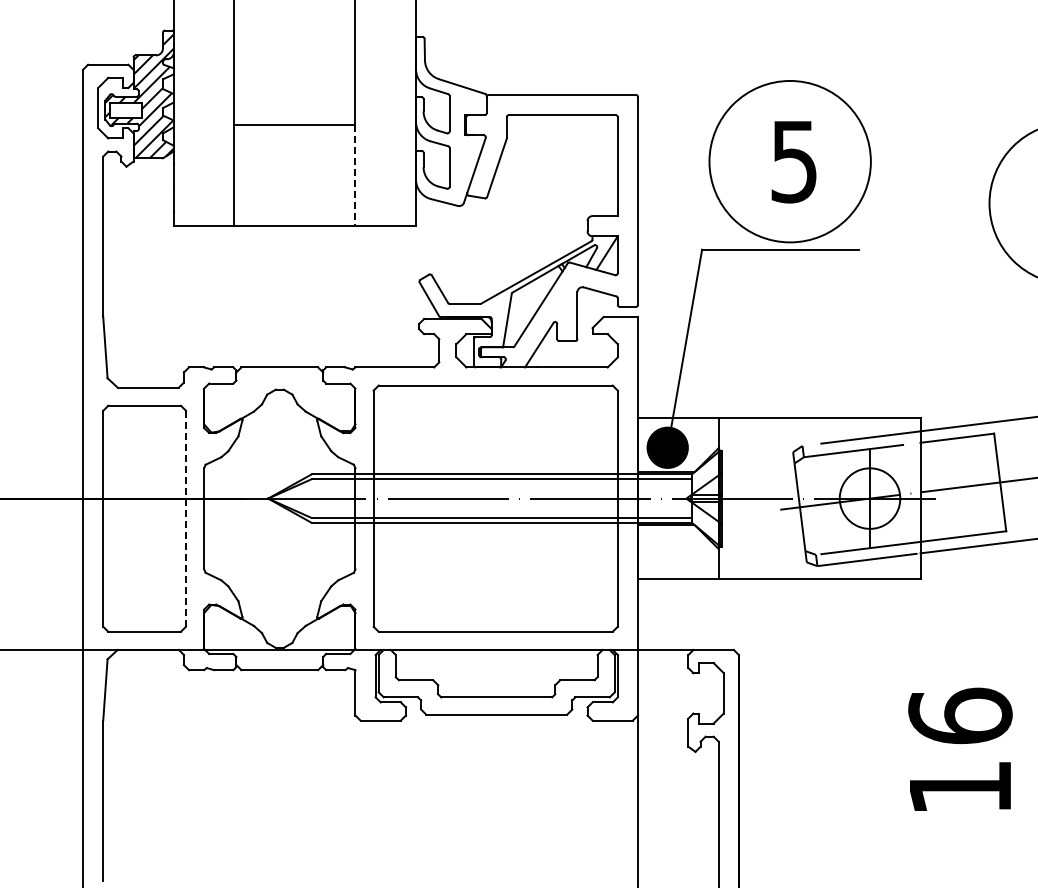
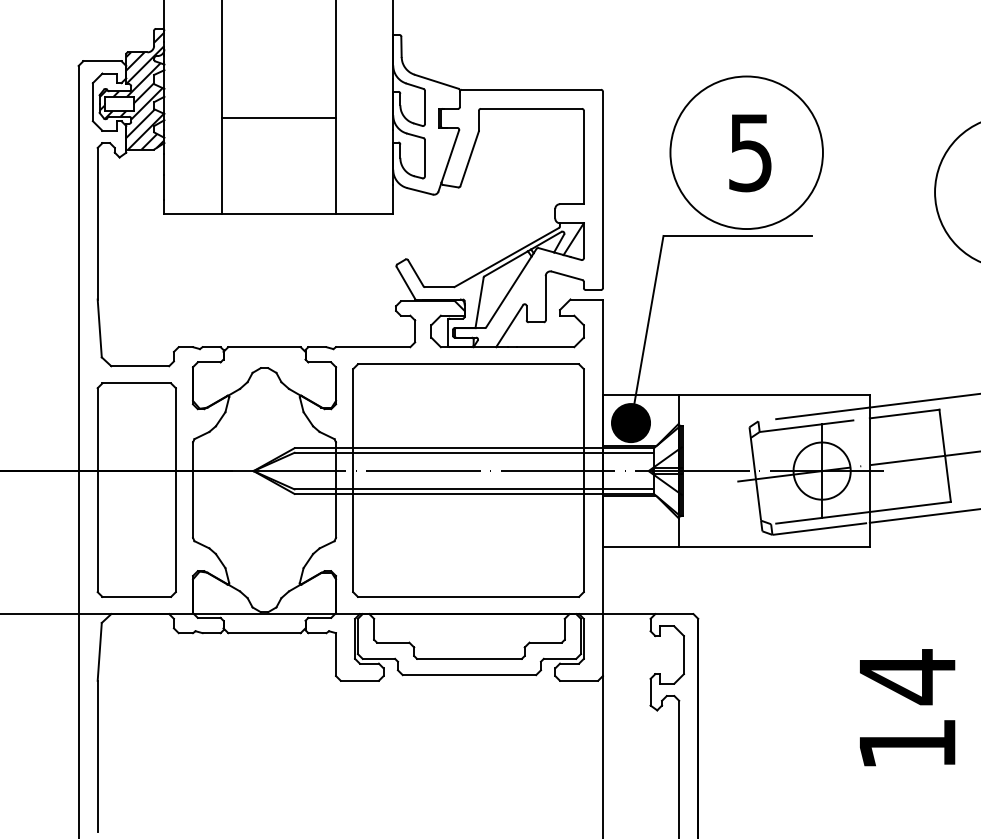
line: (355, 176) -> (336, 166), dashed -> solid
line: (185, 518) -> (175, 489), dashed -> solid
text: (960, 716) -> (907, 676), 16 -> 14

